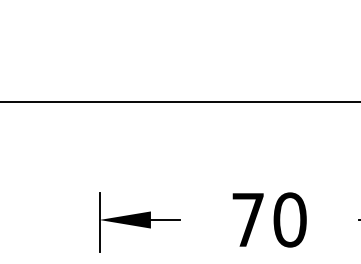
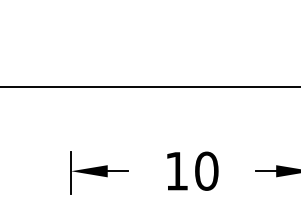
text: (247, 220) -> (176, 171), 70 -> 10

